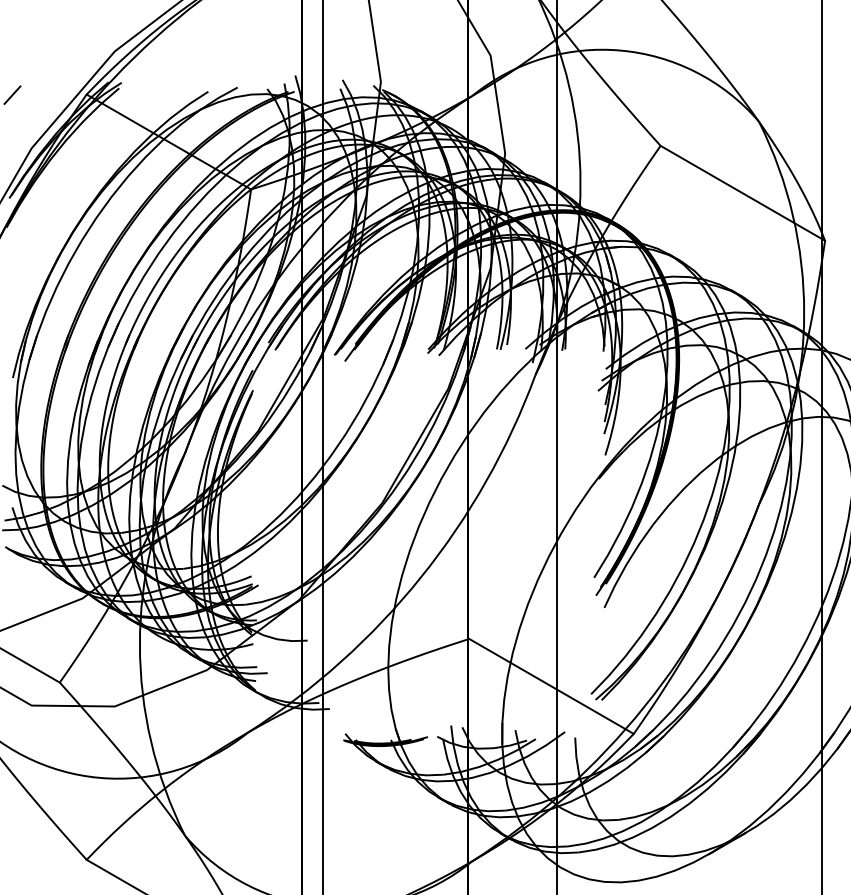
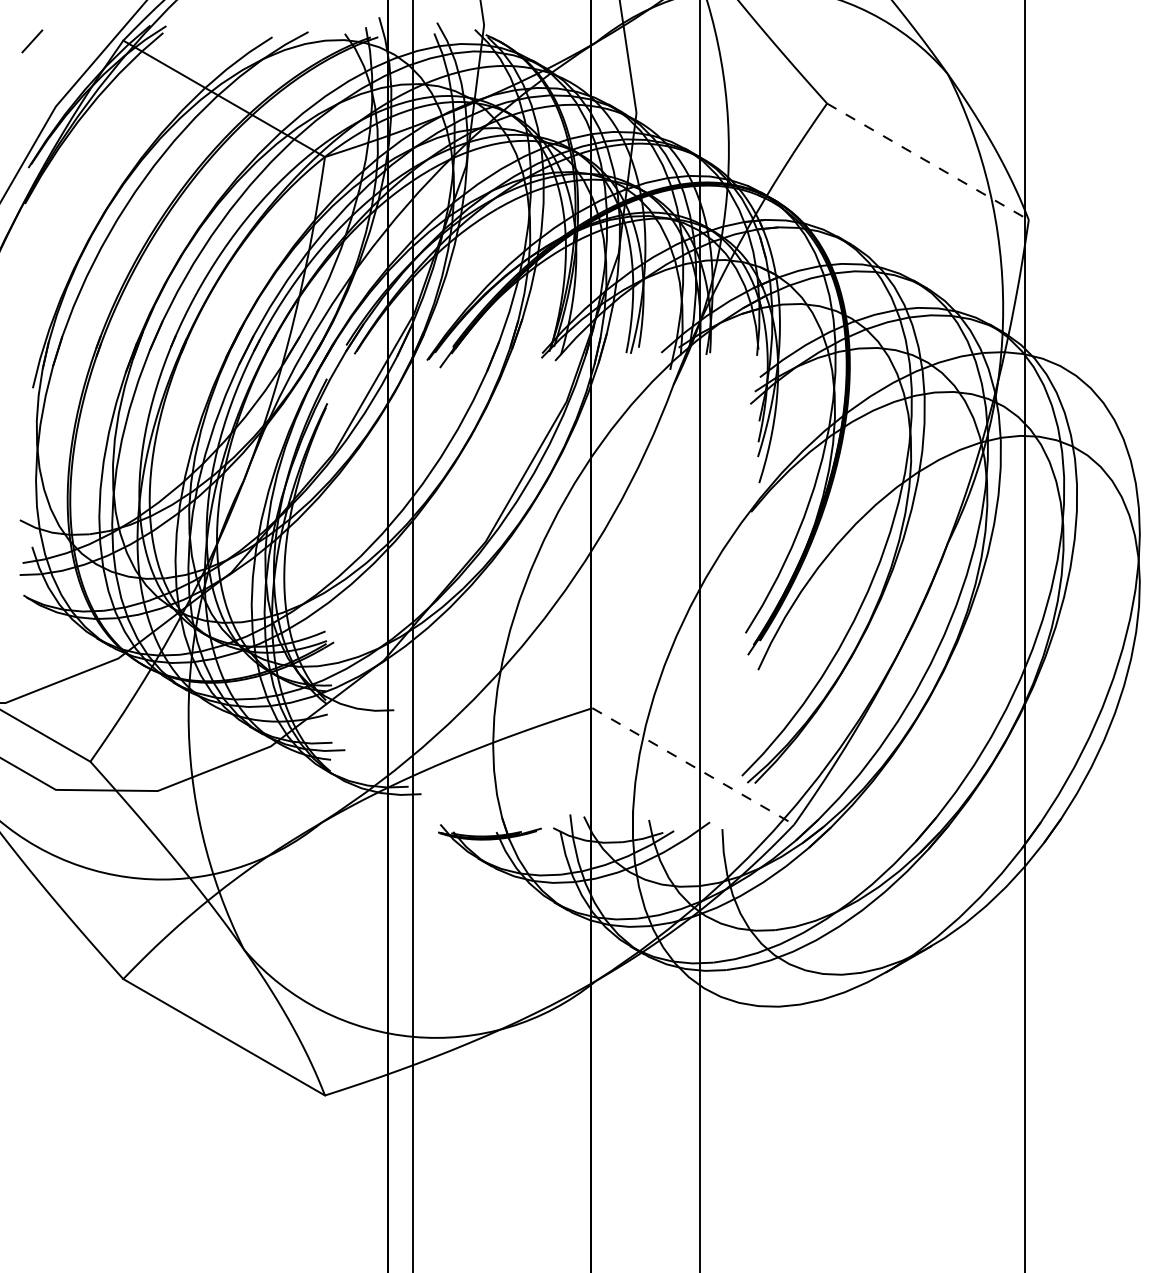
line: (743, 193) -> (928, 162), solid -> dashed
line: (551, 686) -> (693, 766), solid -> dashed

